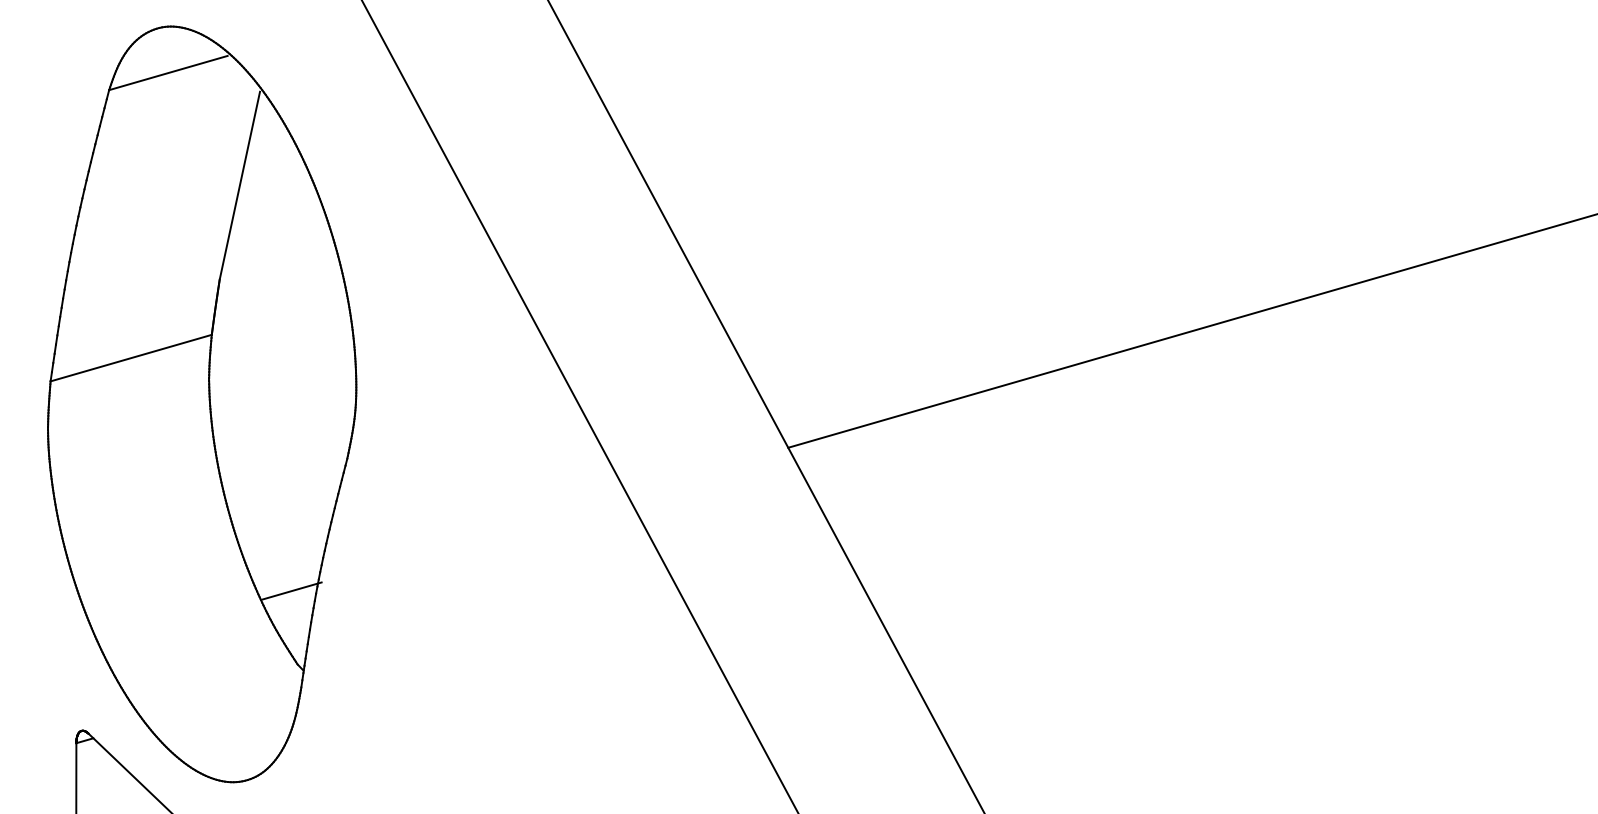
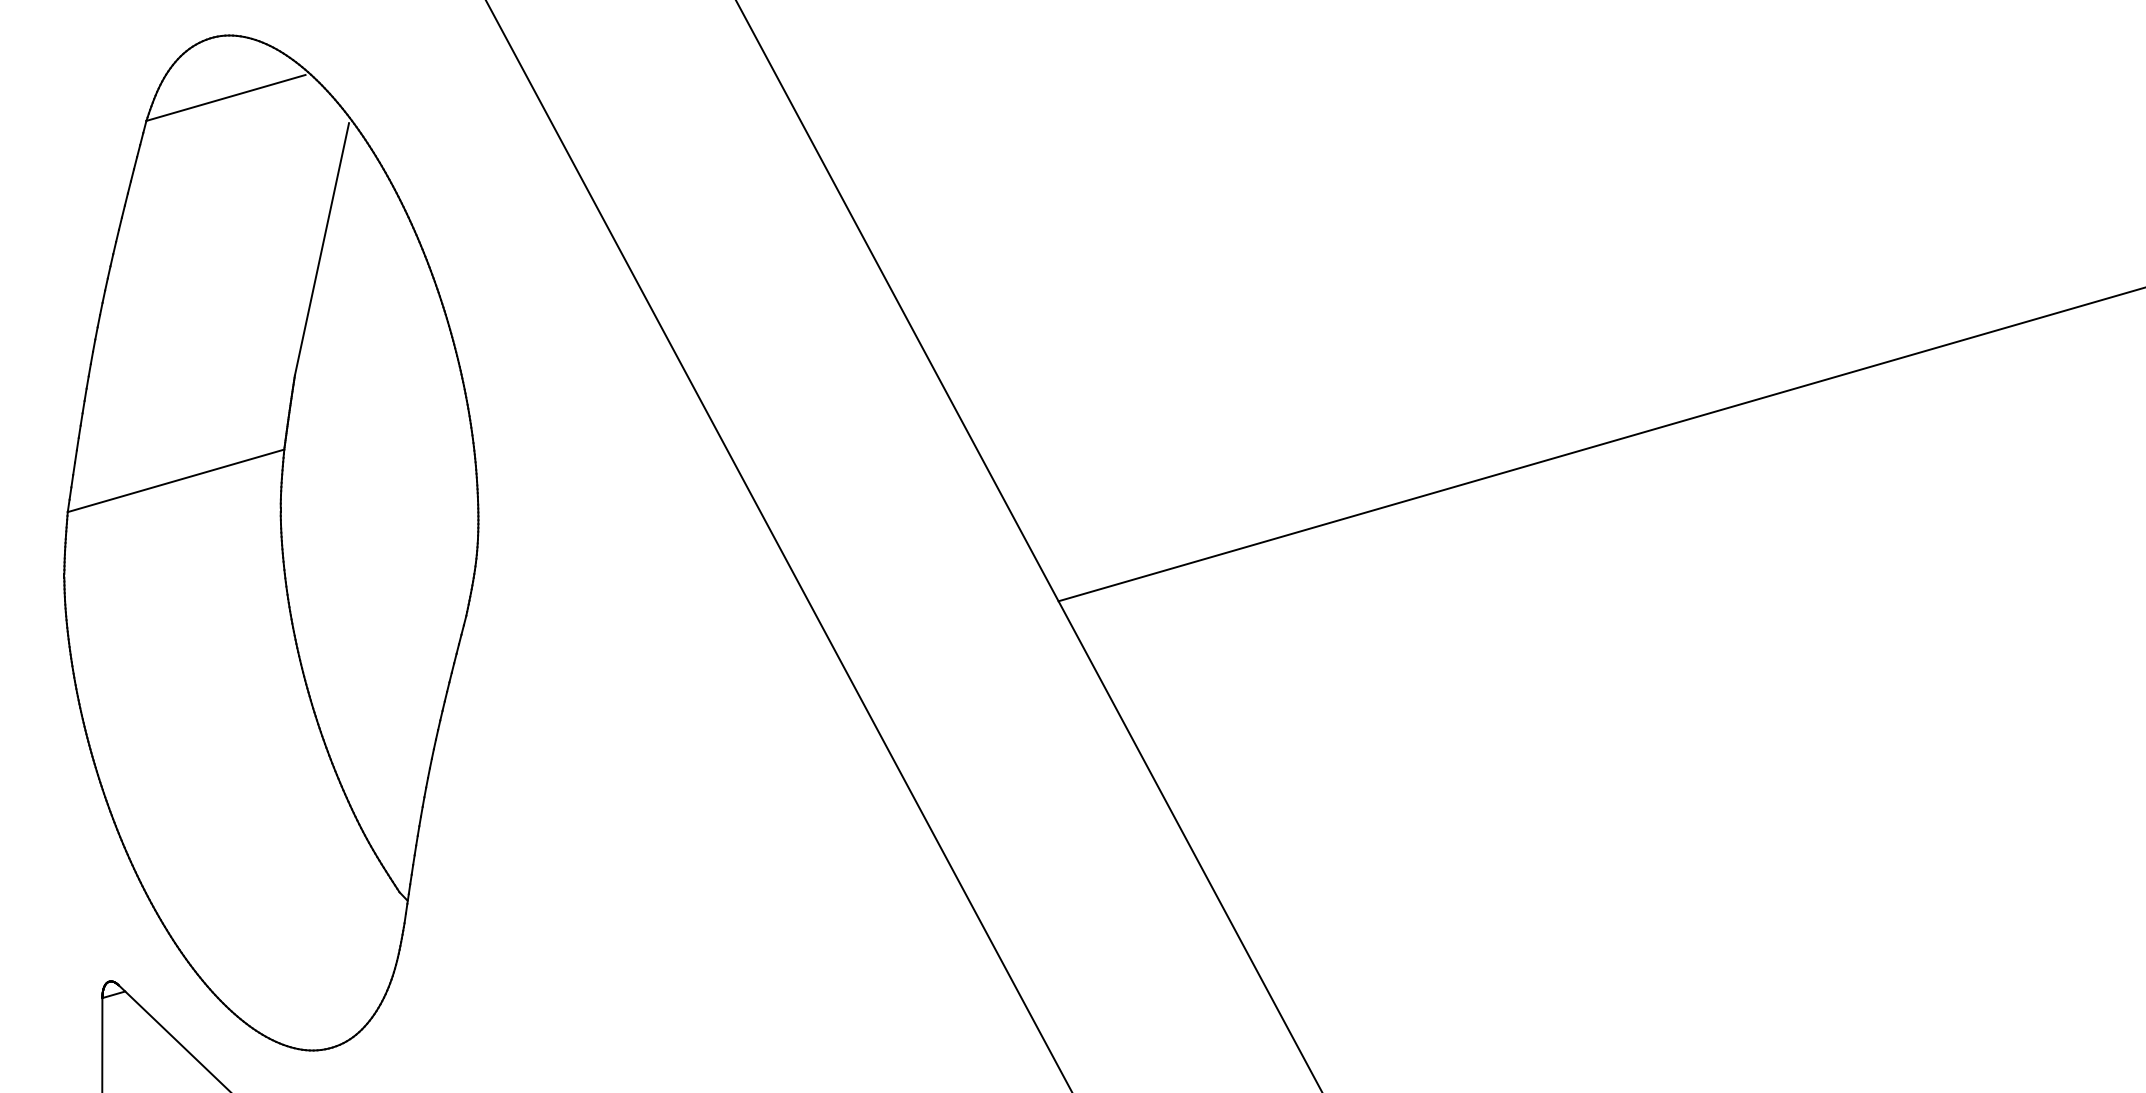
line: (291, 590) -> (391, 793), removed

